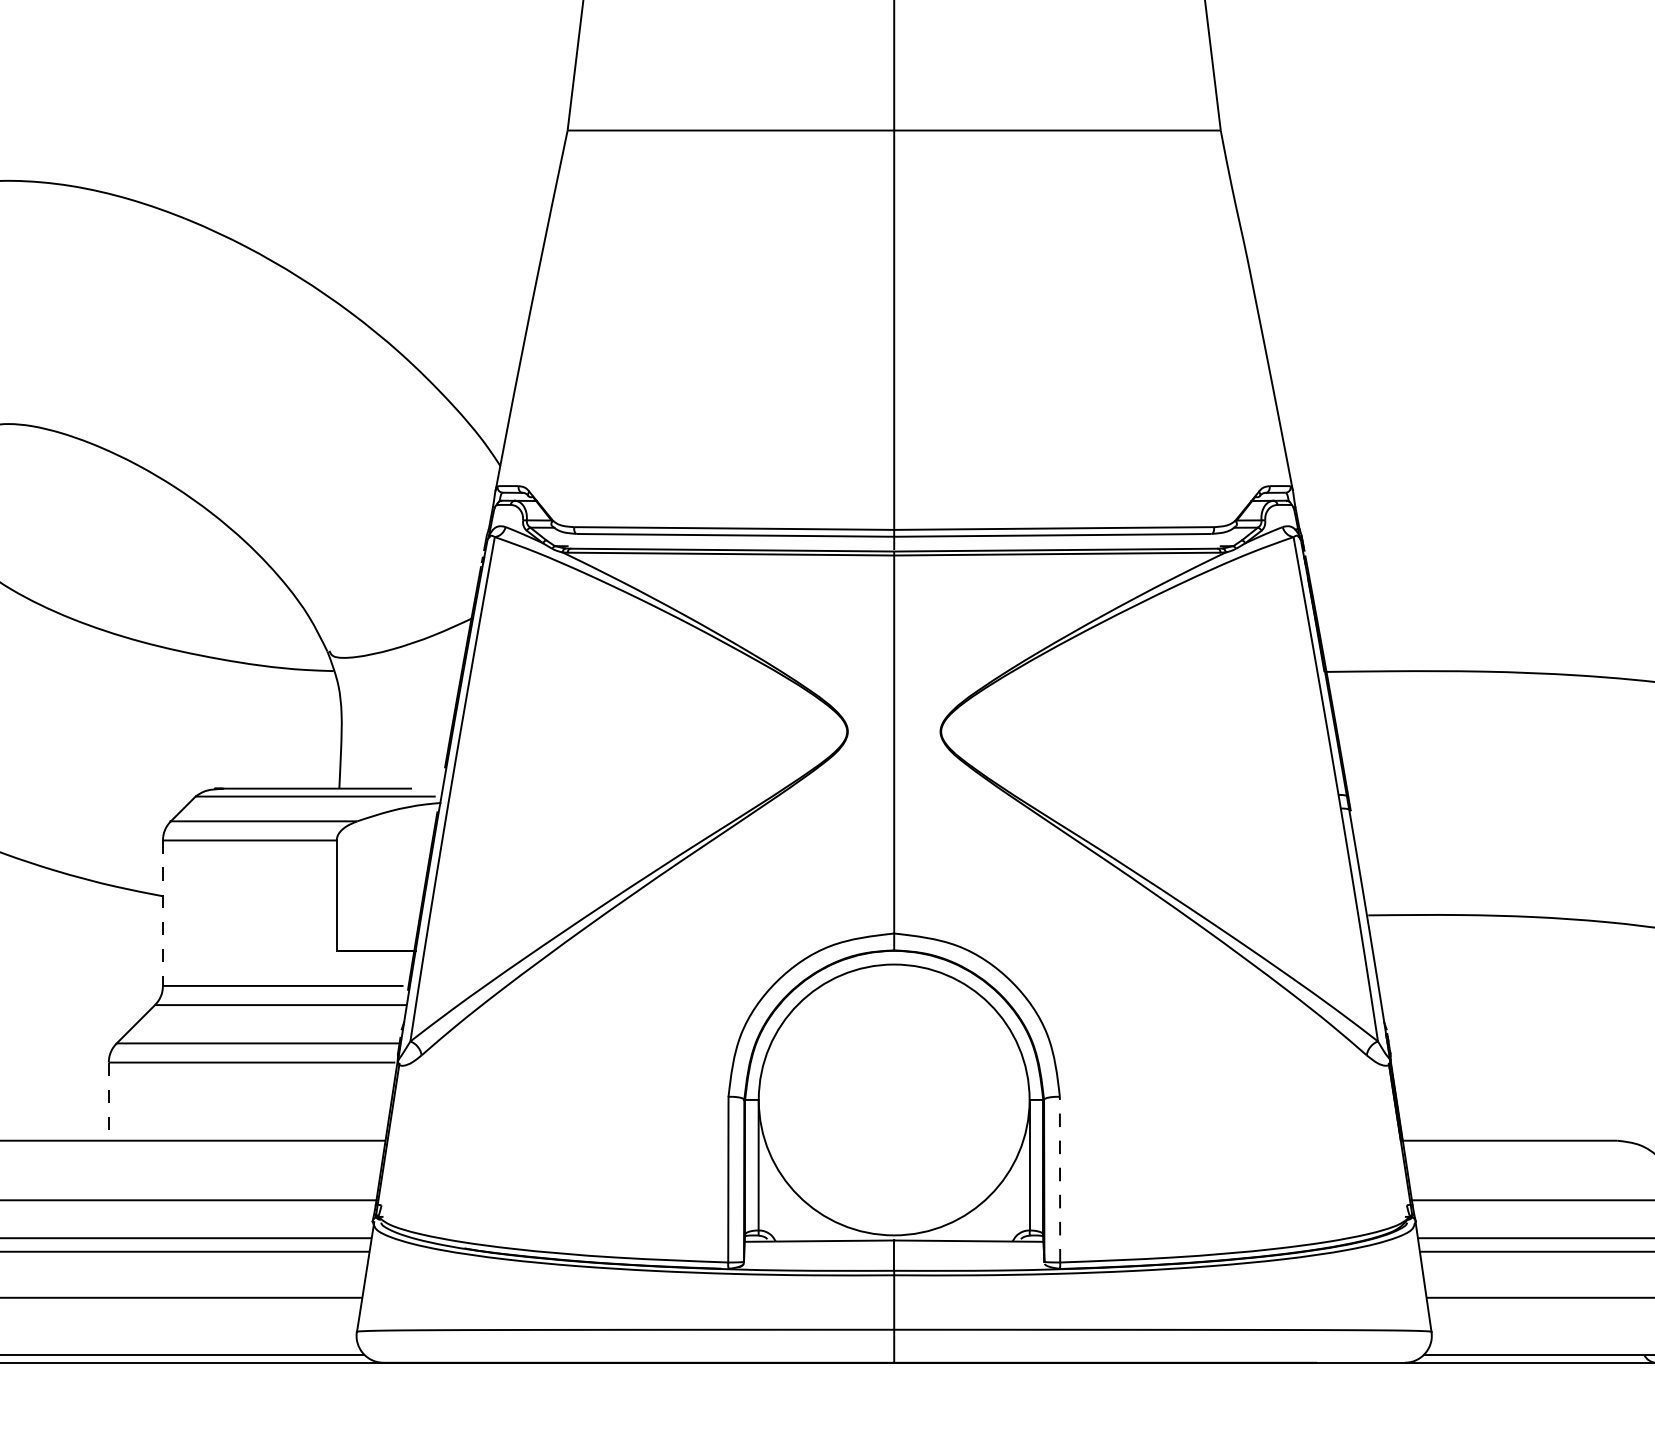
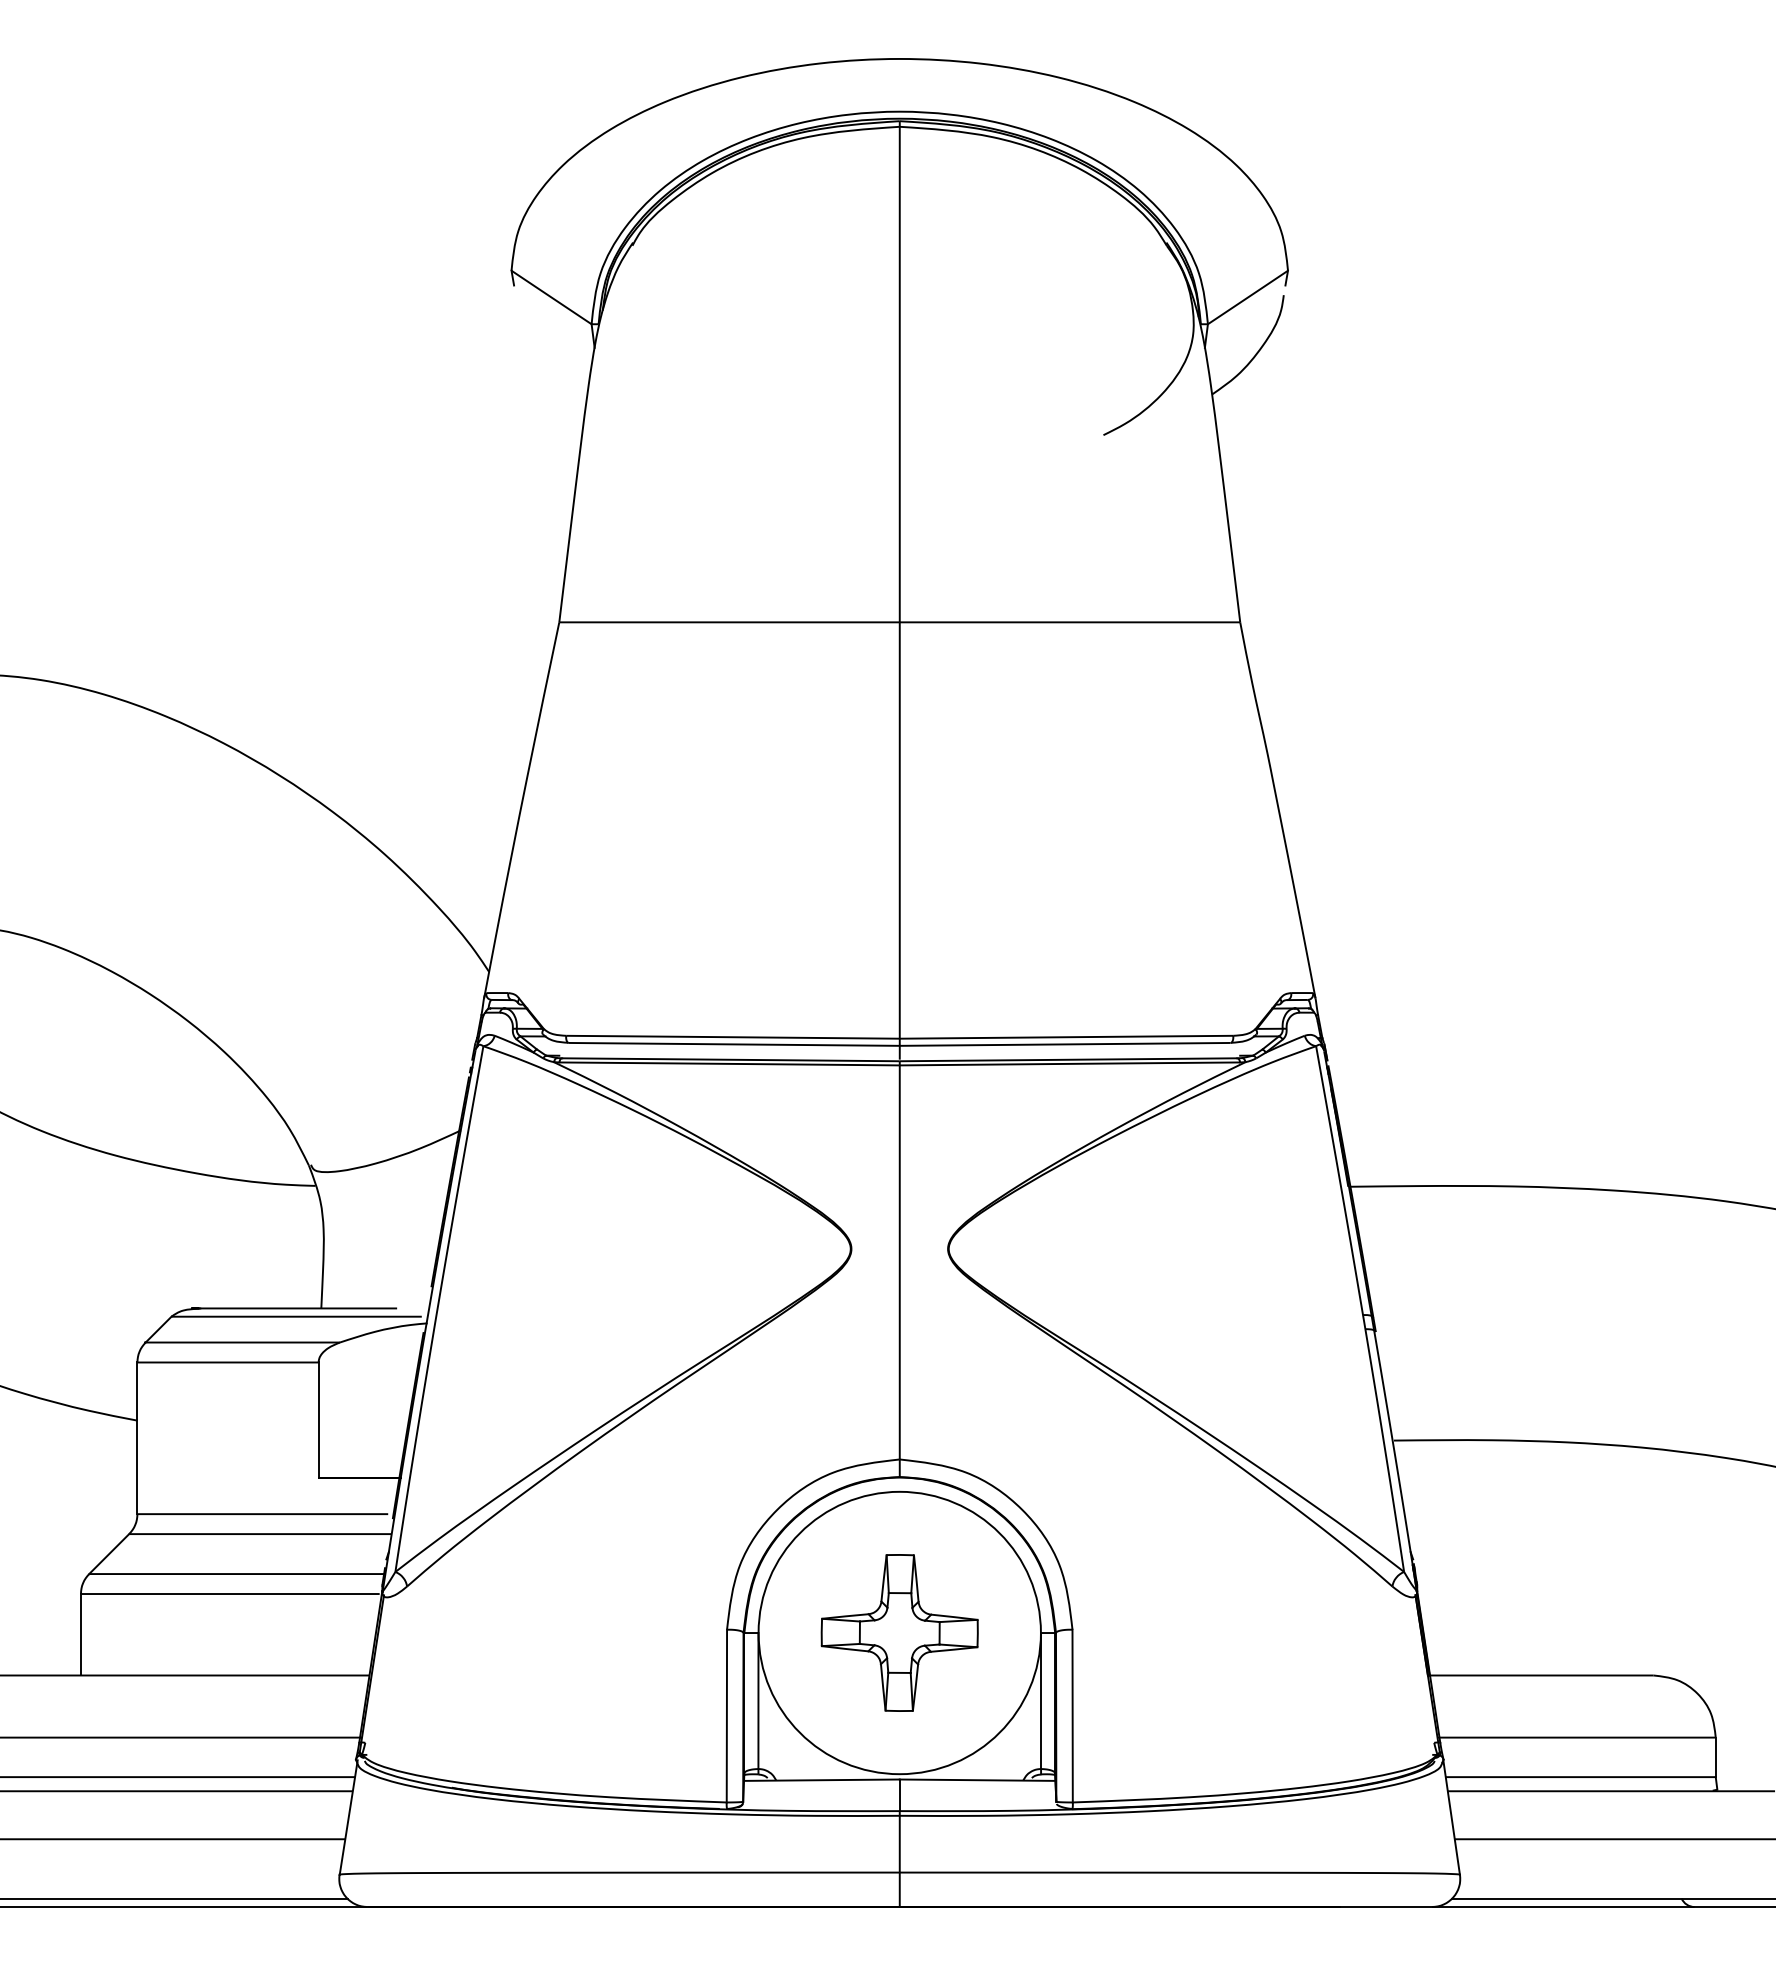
line: (163, 913) -> (137, 1438), dashed -> solid
part: (893, 1099) -> (899, 1632), added
line: (108, 1101) -> (80, 1634), dashed -> solid
line: (1059, 1179) -> (1072, 1715), dashed -> solid

